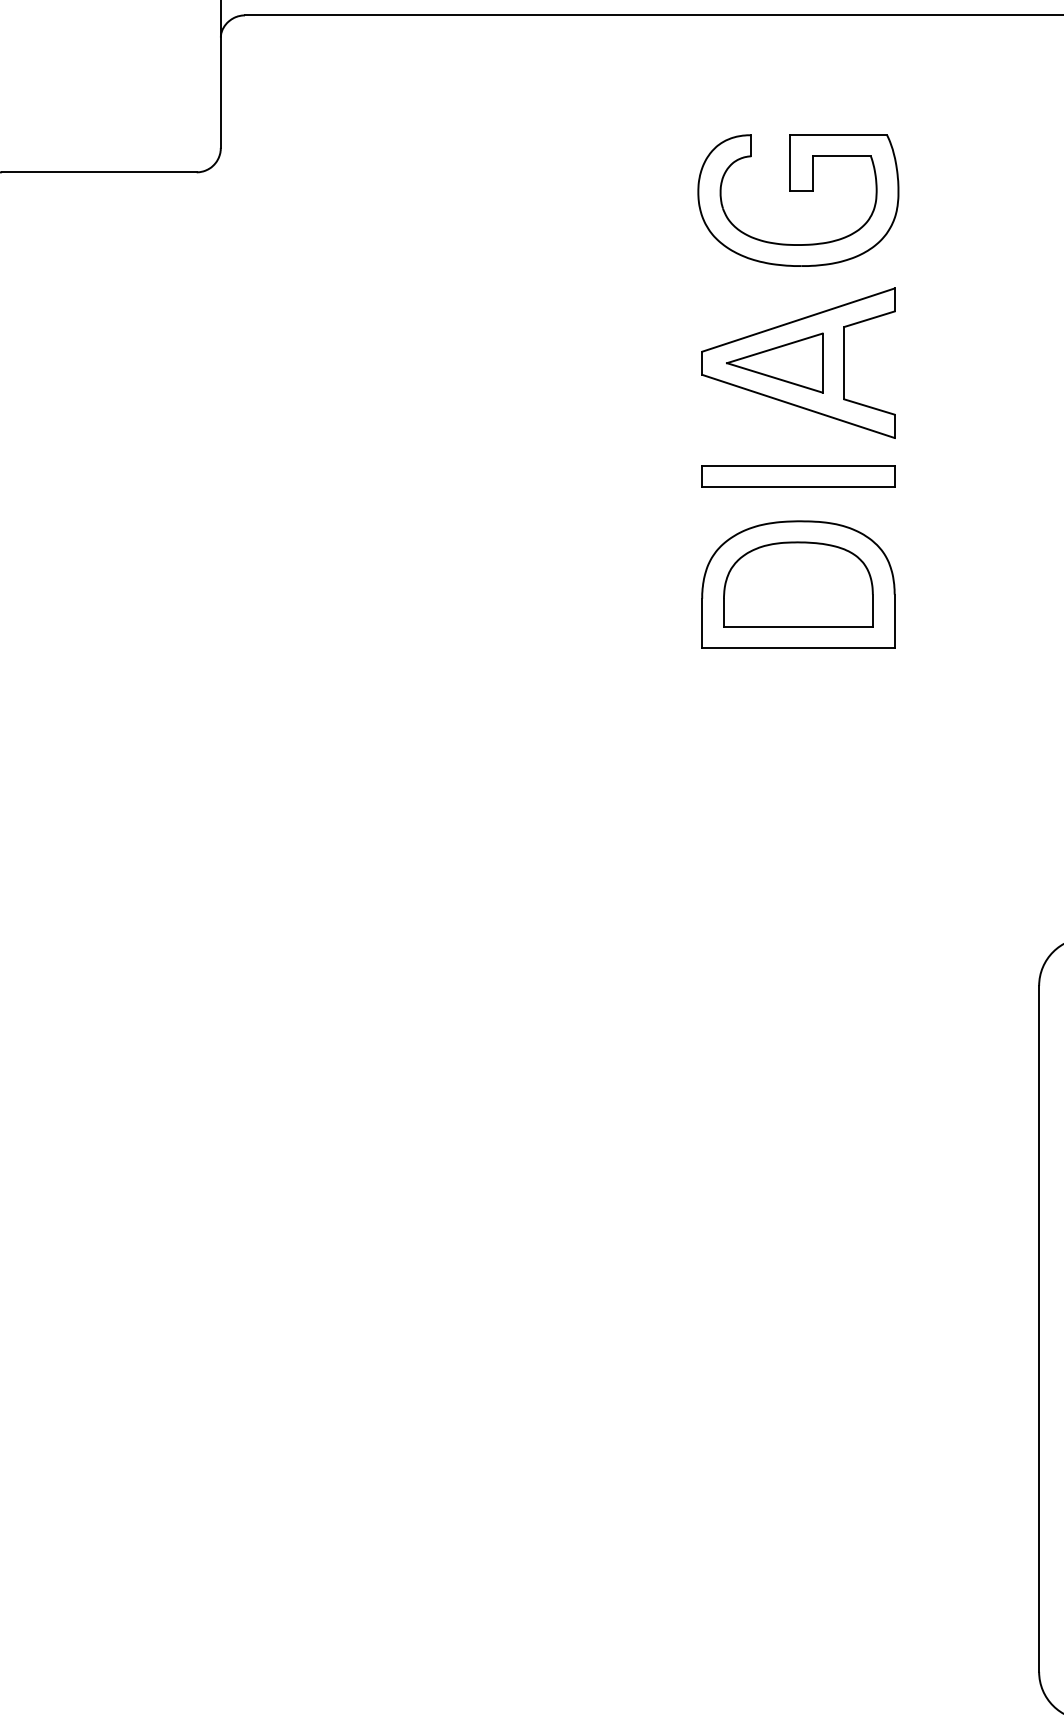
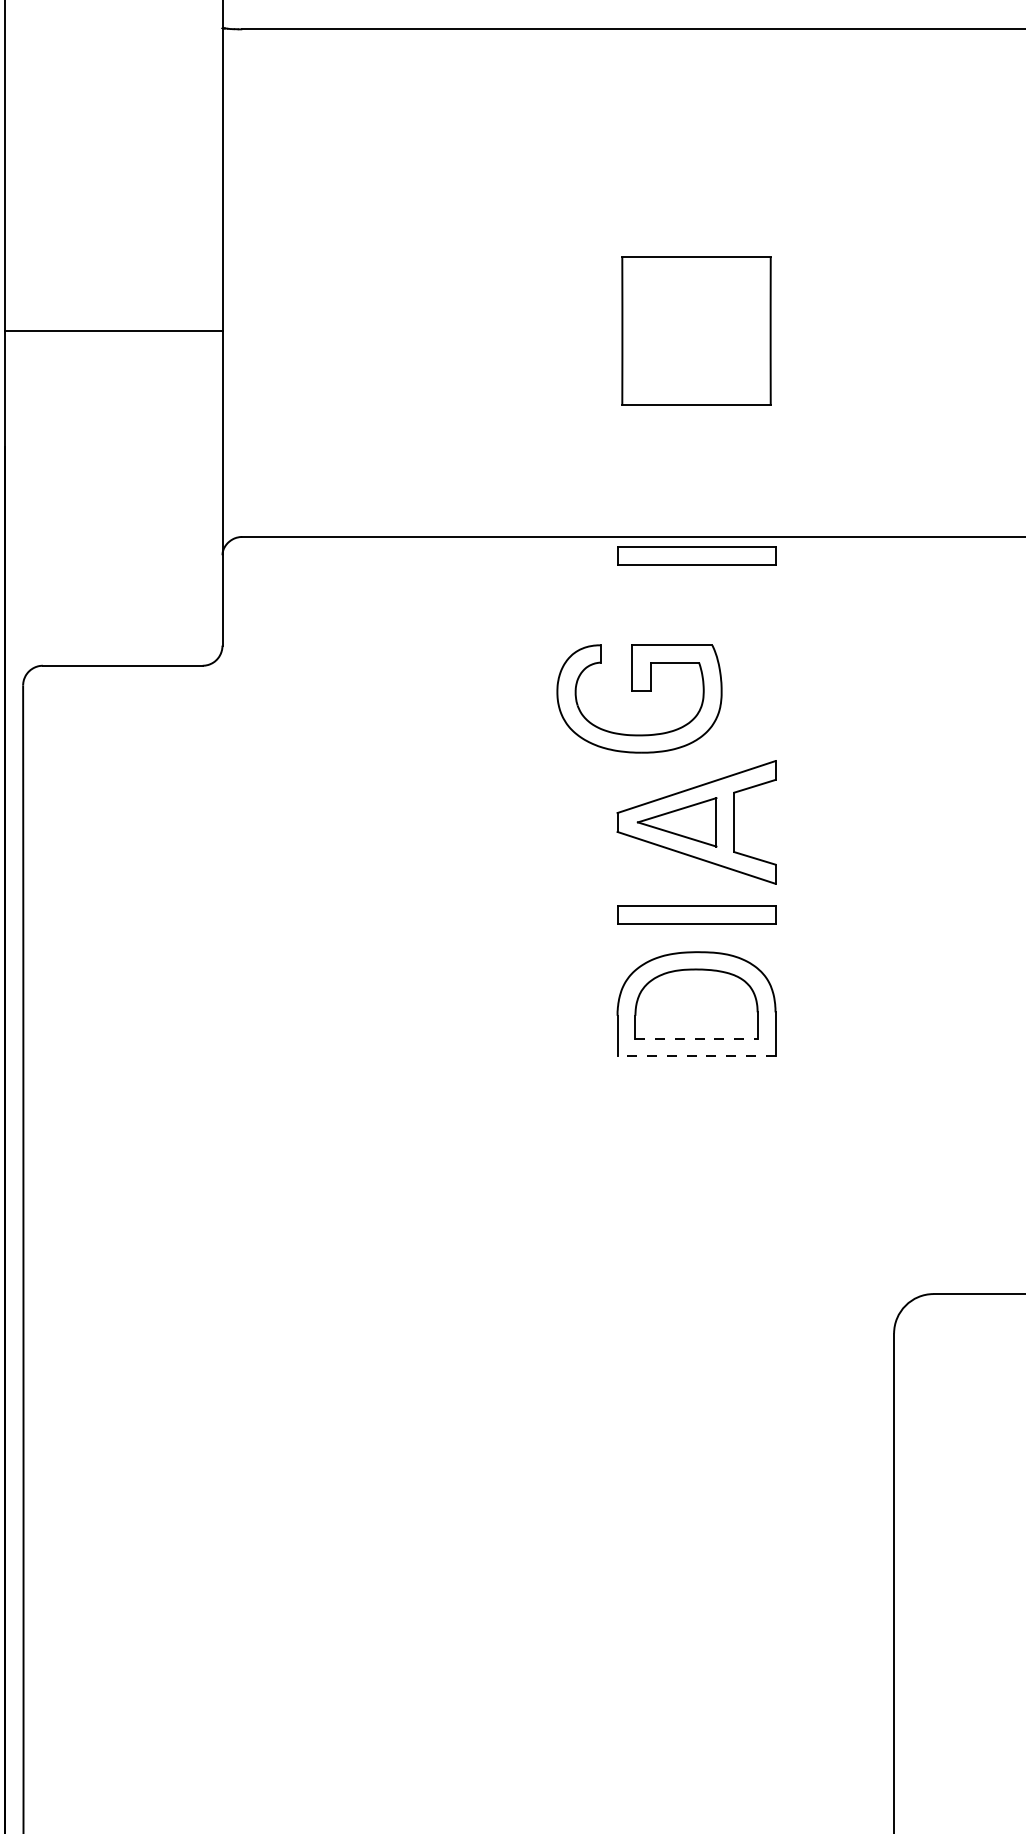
part: (798, 37) -> (696, 555), added
part: (798, 191) -> (639, 691), moved
line: (799, 626) -> (697, 1038), solid -> dashed
line: (798, 647) -> (696, 1055), solid -> dashed

